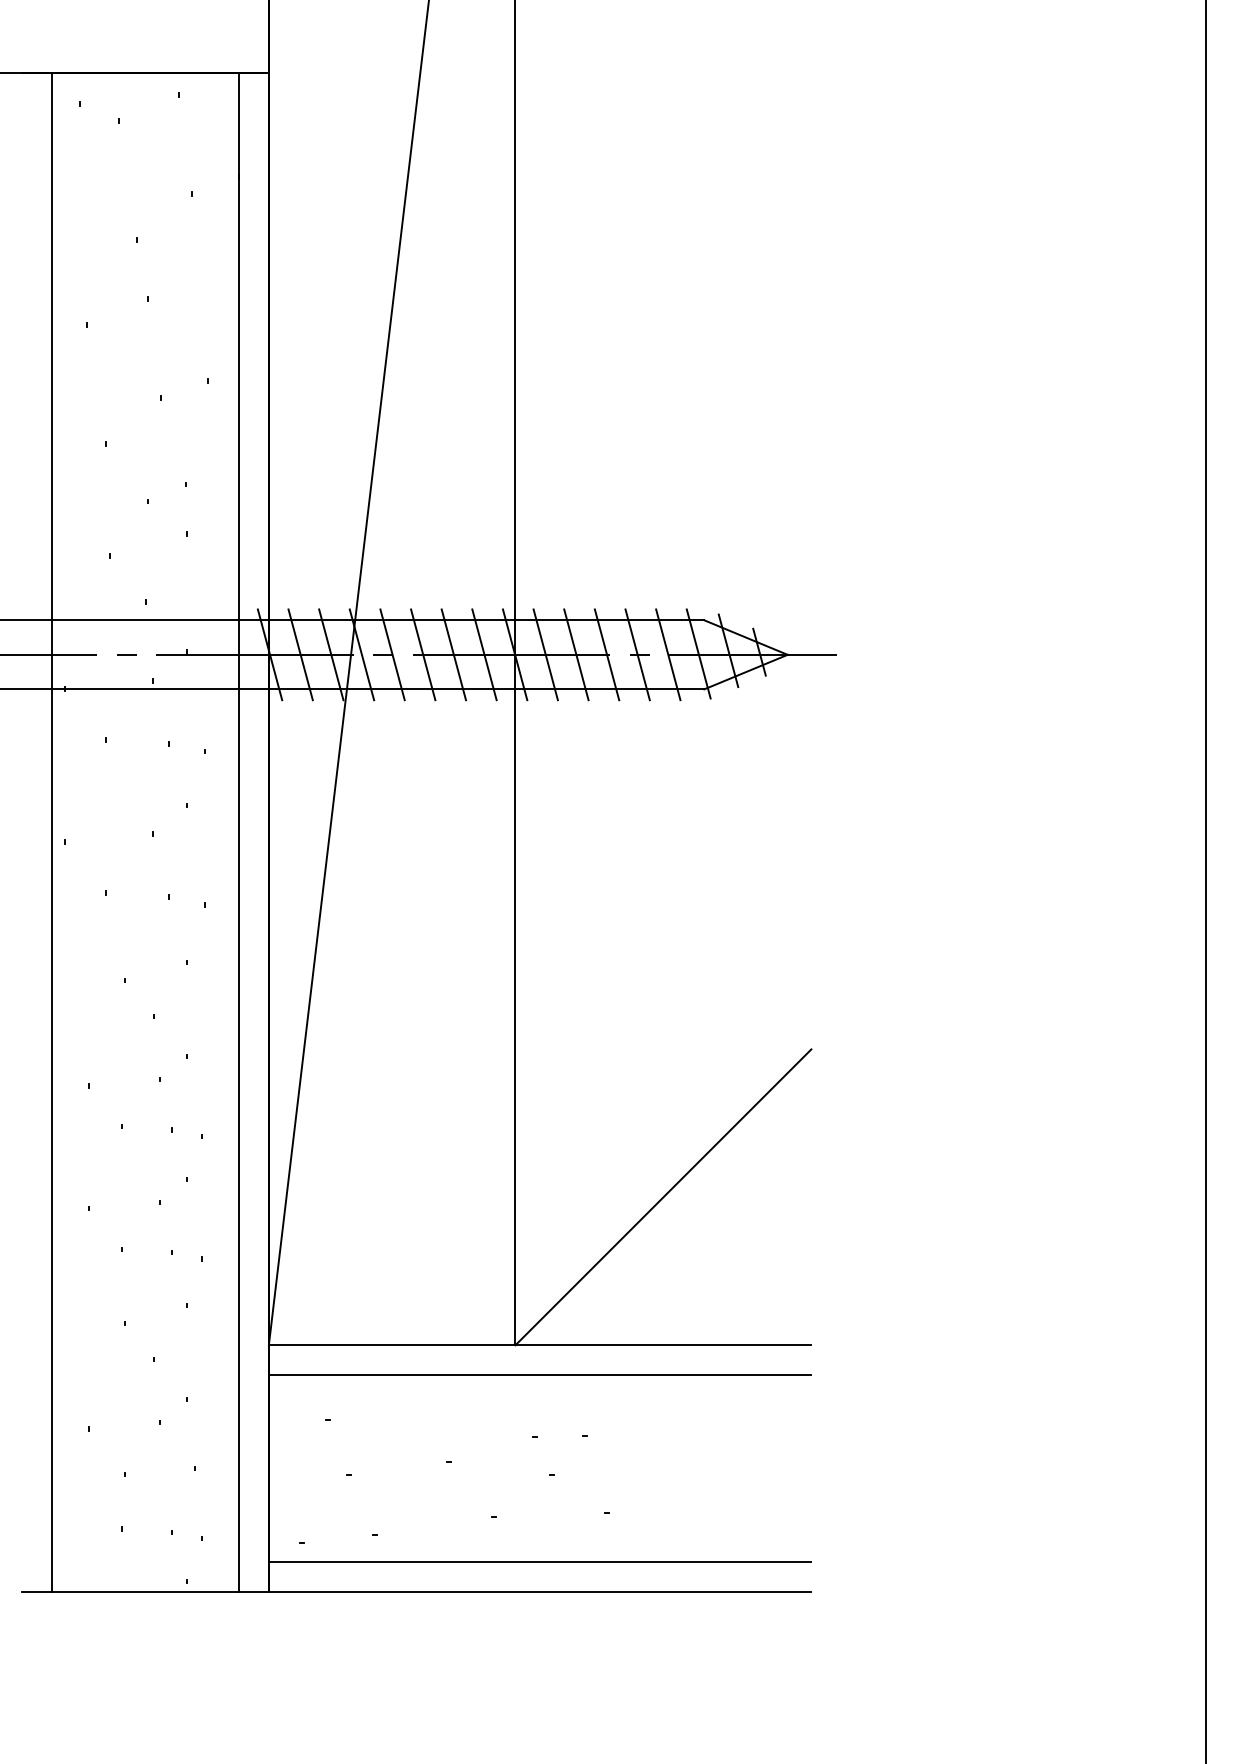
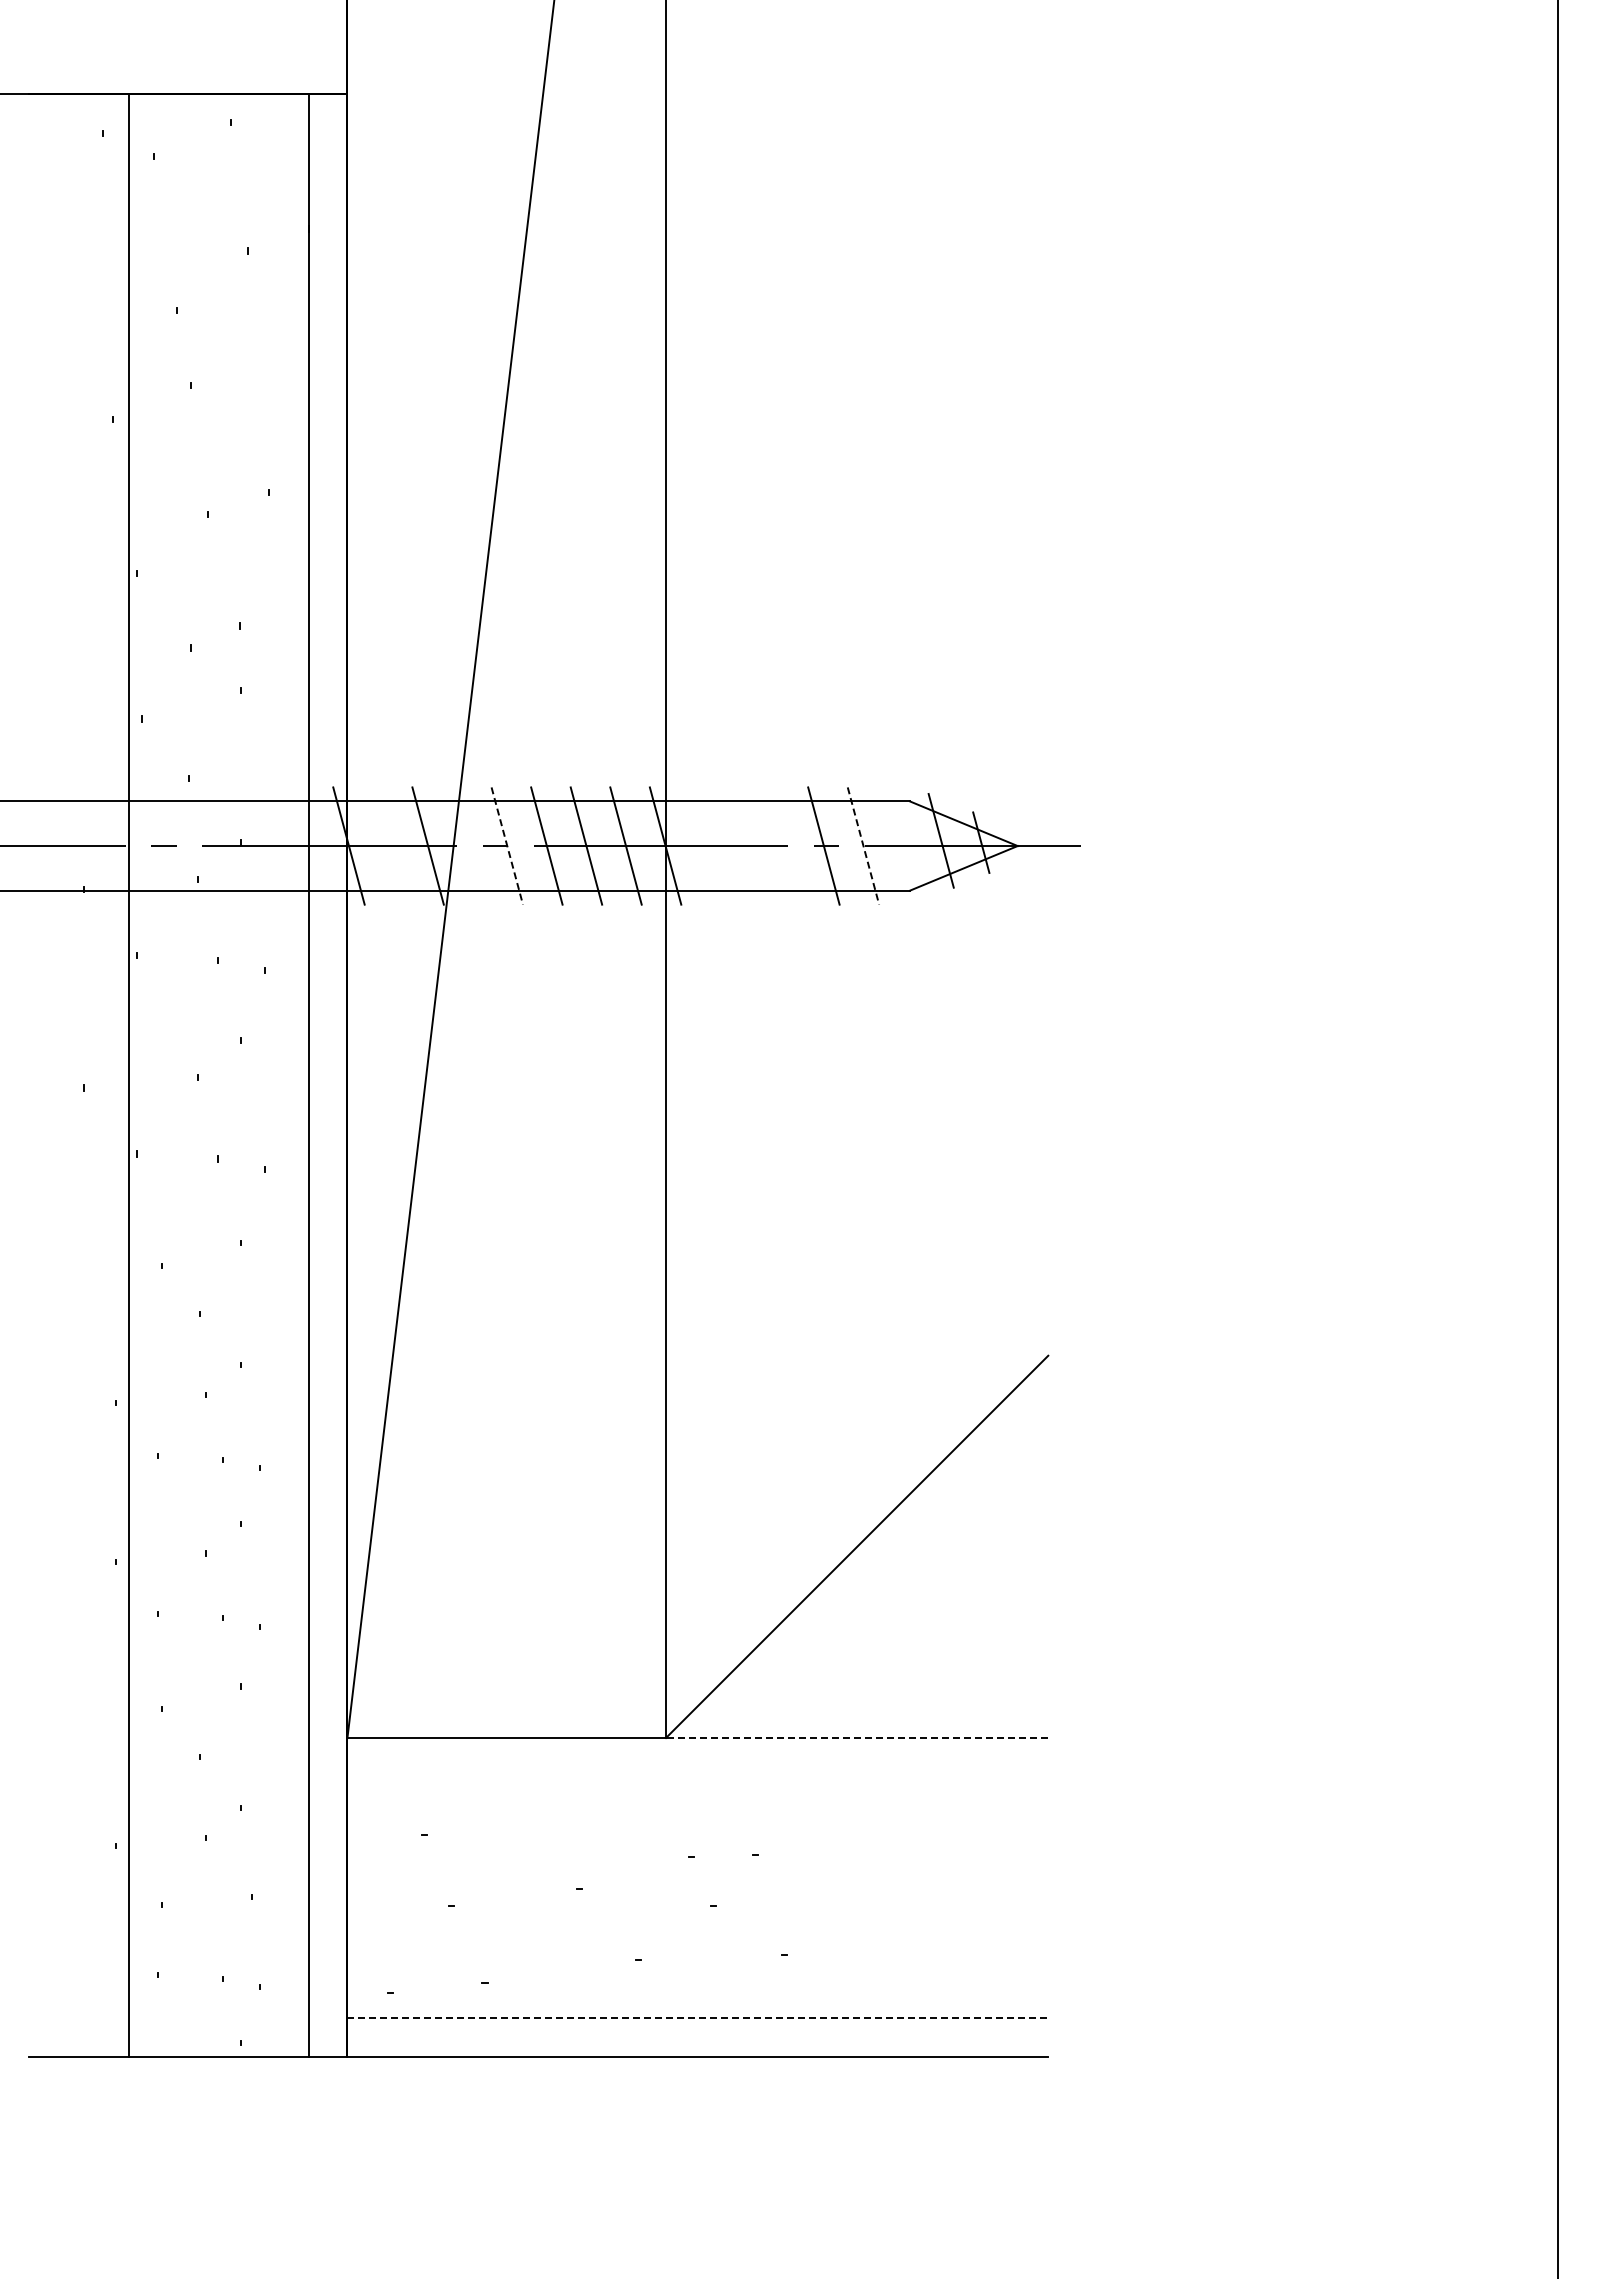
line: (698, 653) -> (902, 844), removed
line: (300, 654) -> (388, 845), removed
line: (361, 654) -> (467, 845), removed
line: (545, 654) -> (704, 845), removed
line: (576, 654) -> (744, 845), removed
line: (607, 654) -> (784, 845), removed
line: (392, 655) -> (507, 846), solid -> dashed
line: (668, 655) -> (863, 846), solid -> dashed
line: (52, 832) -> (129, 1075), moved
line: (662, 1345) -> (856, 1738), solid -> dashed
line: (539, 1375) -> (697, 1776), removed
line: (540, 1562) -> (698, 2018), solid -> dashed

